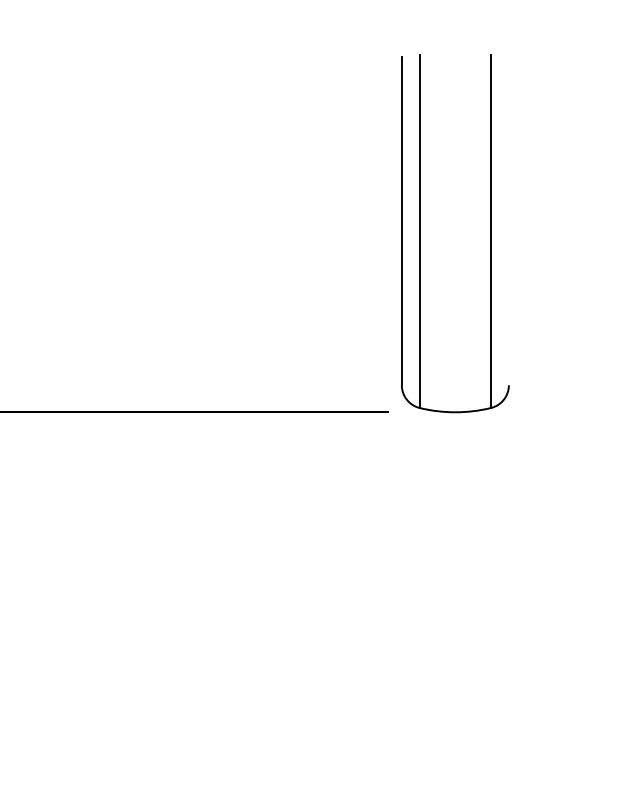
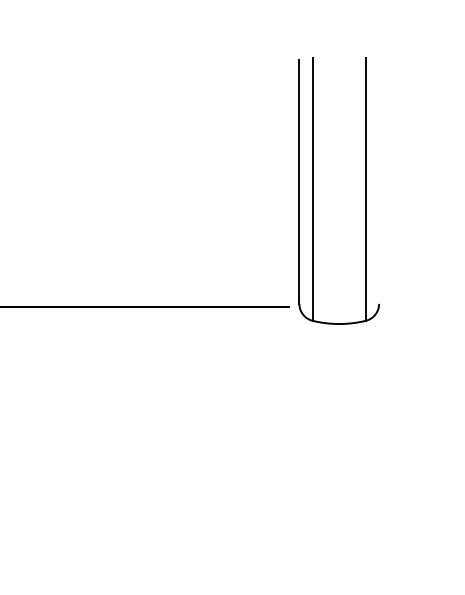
part: (420, 232) -> (313, 190), moved

